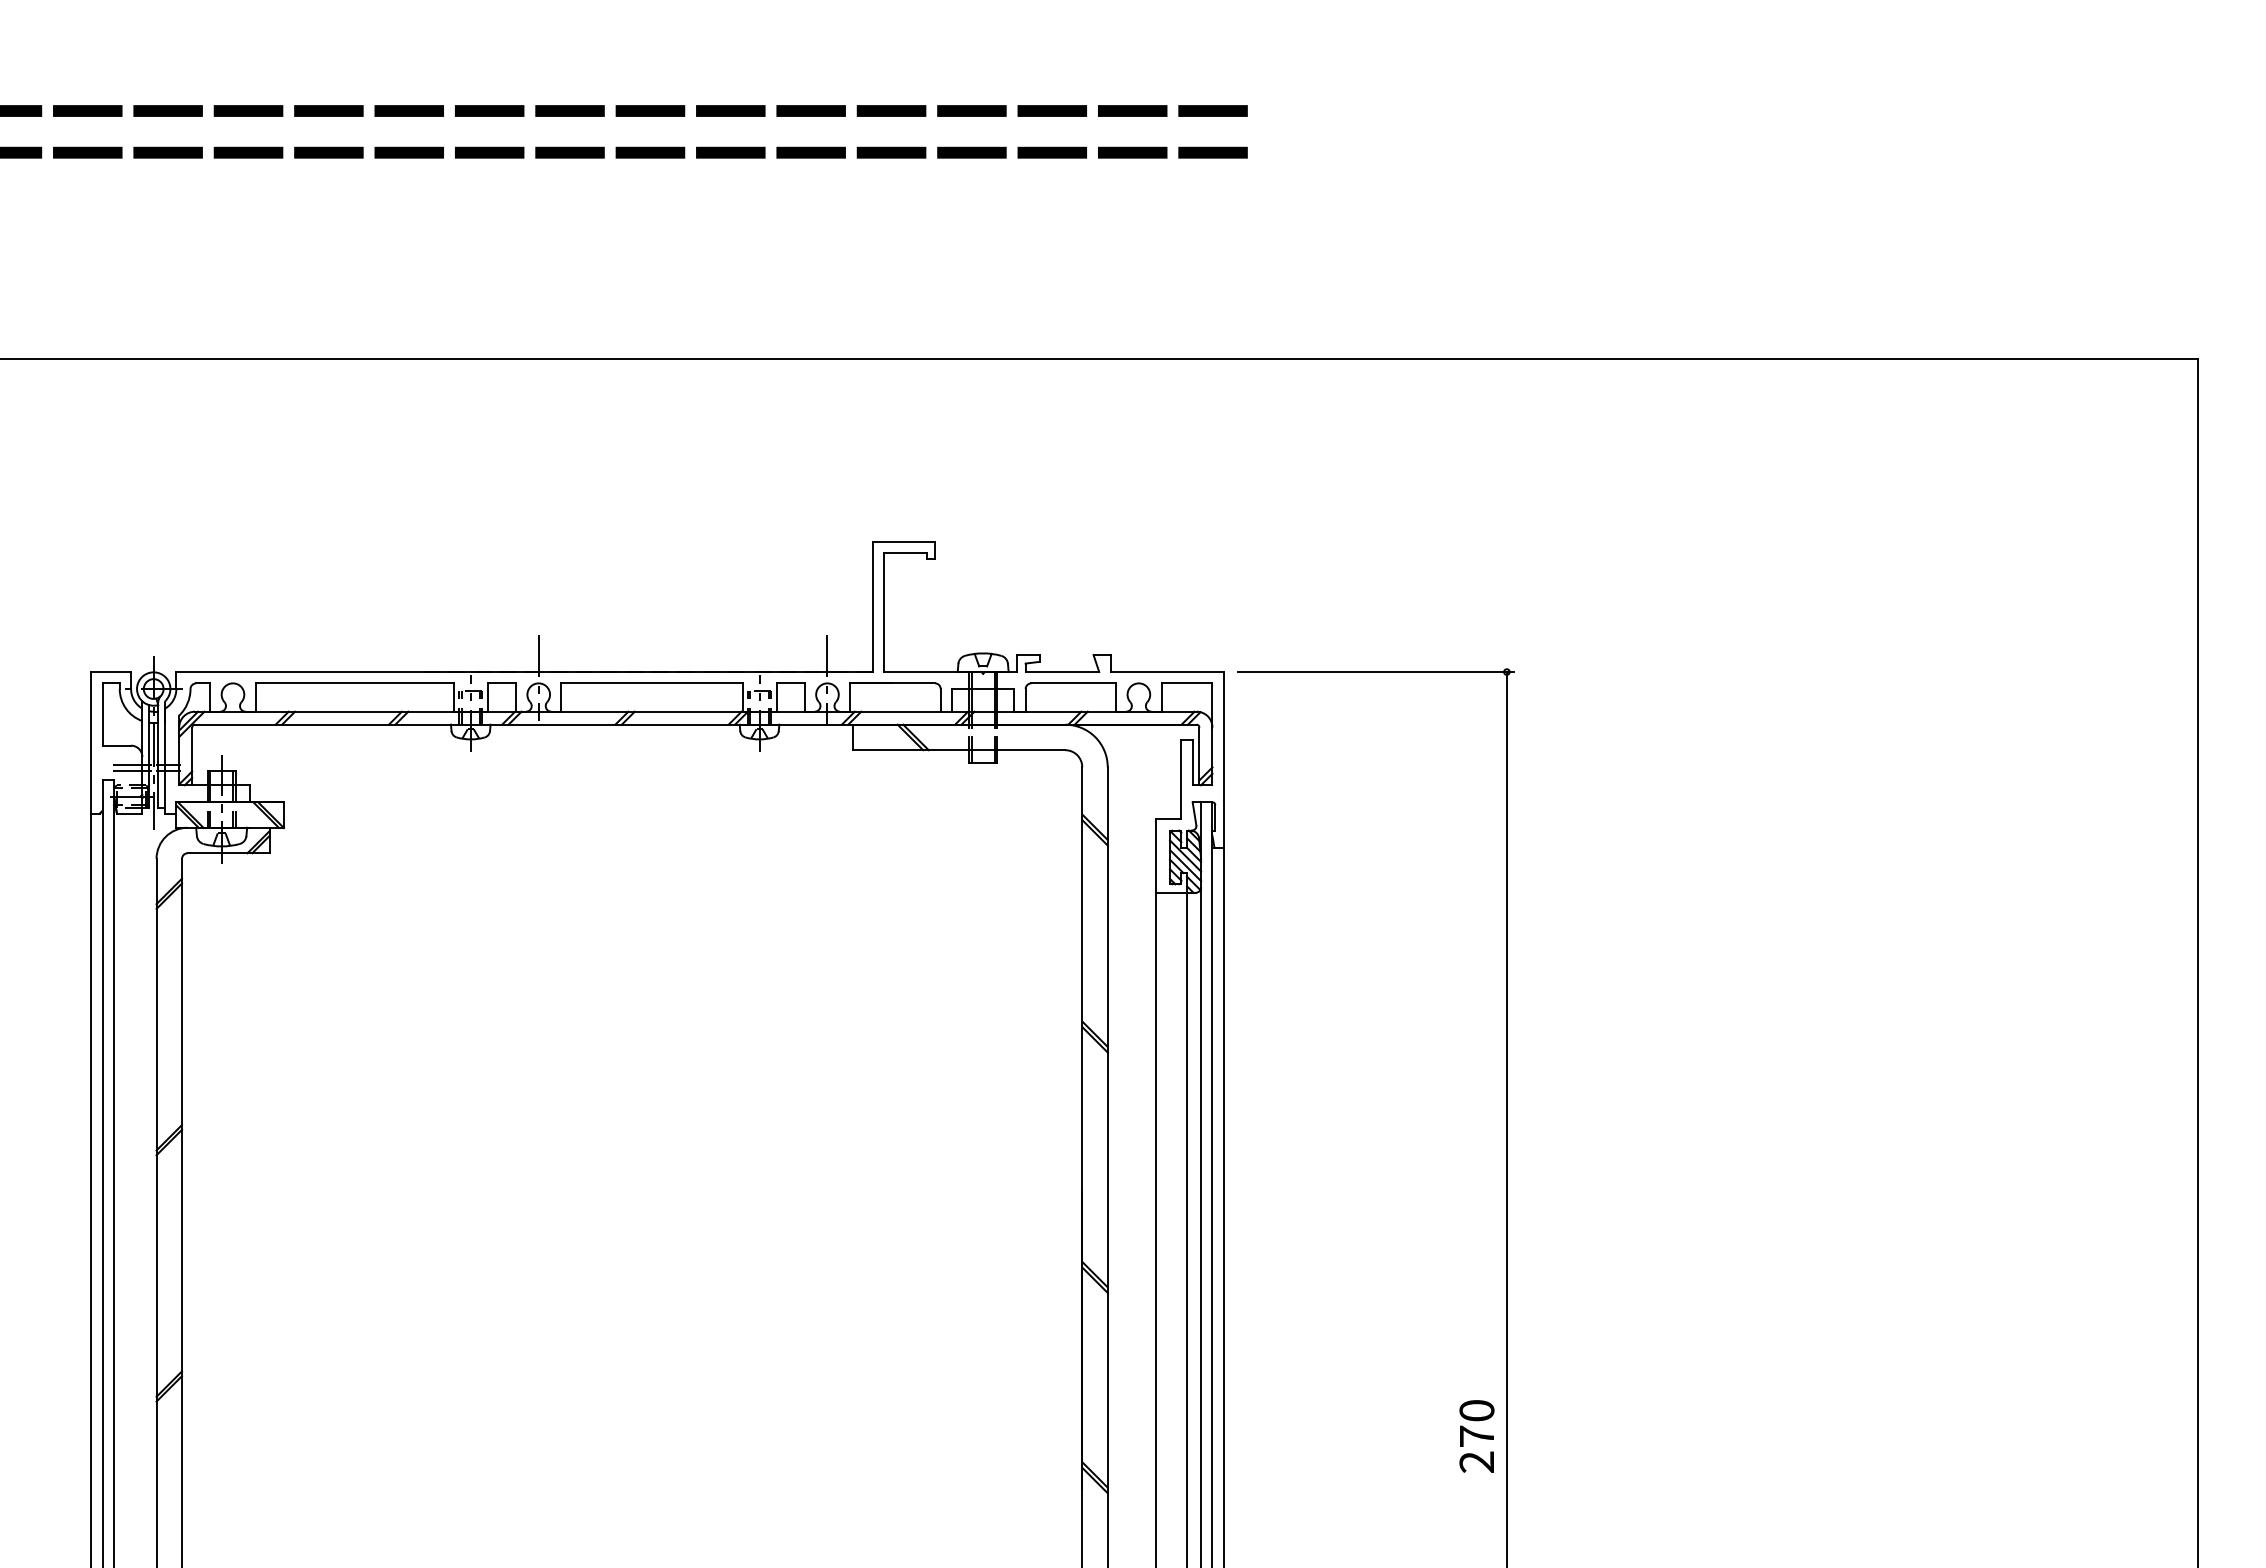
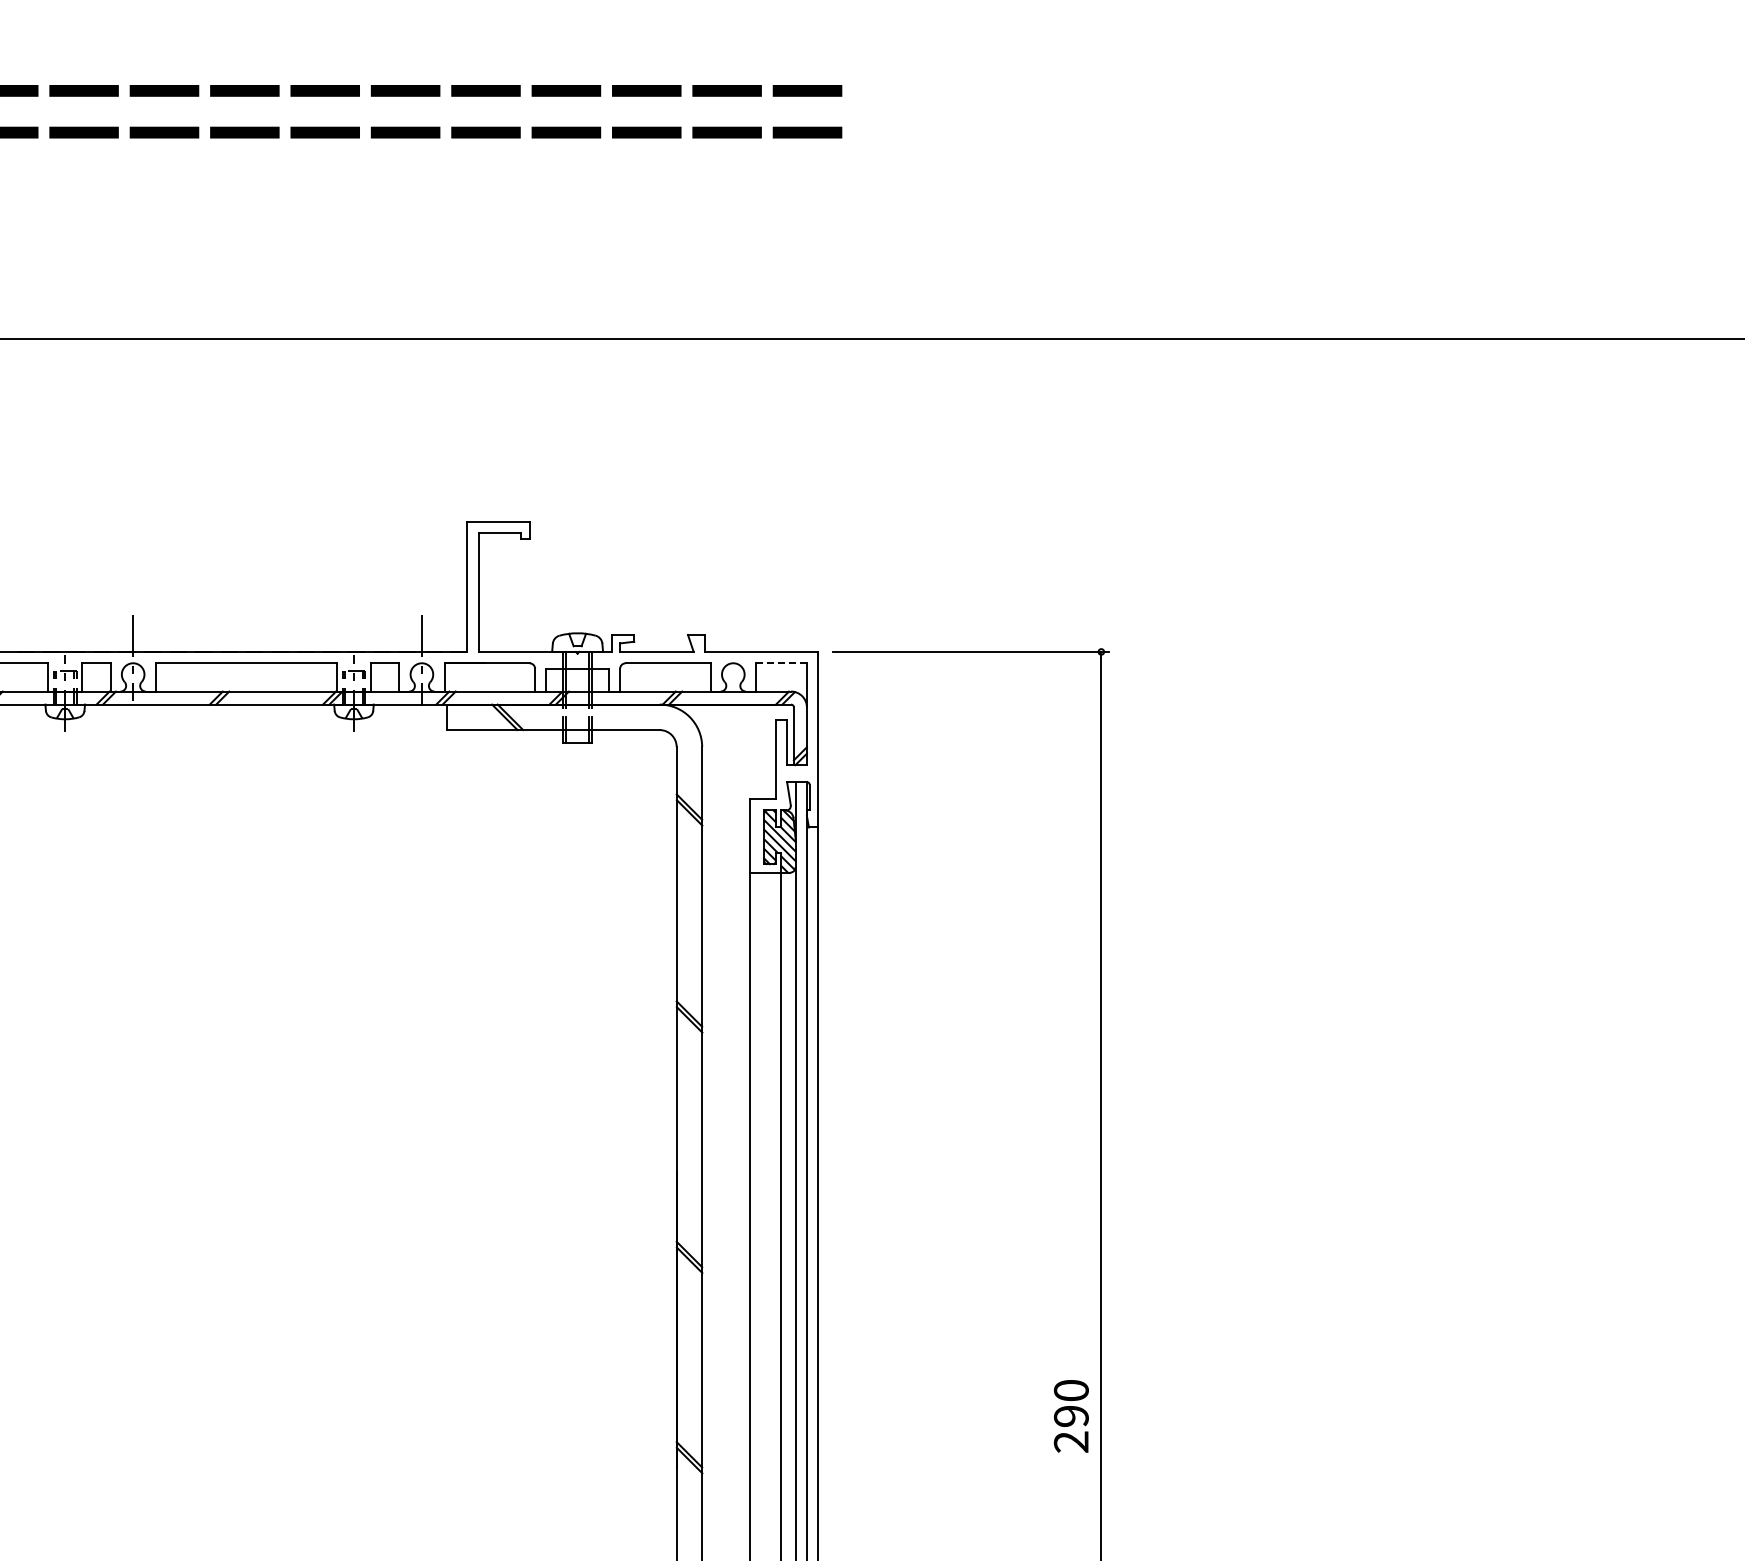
line: (1187, 683) -> (781, 663), solid -> dashed
text: (1476, 1436) -> (1070, 1416), 270 -> 290

